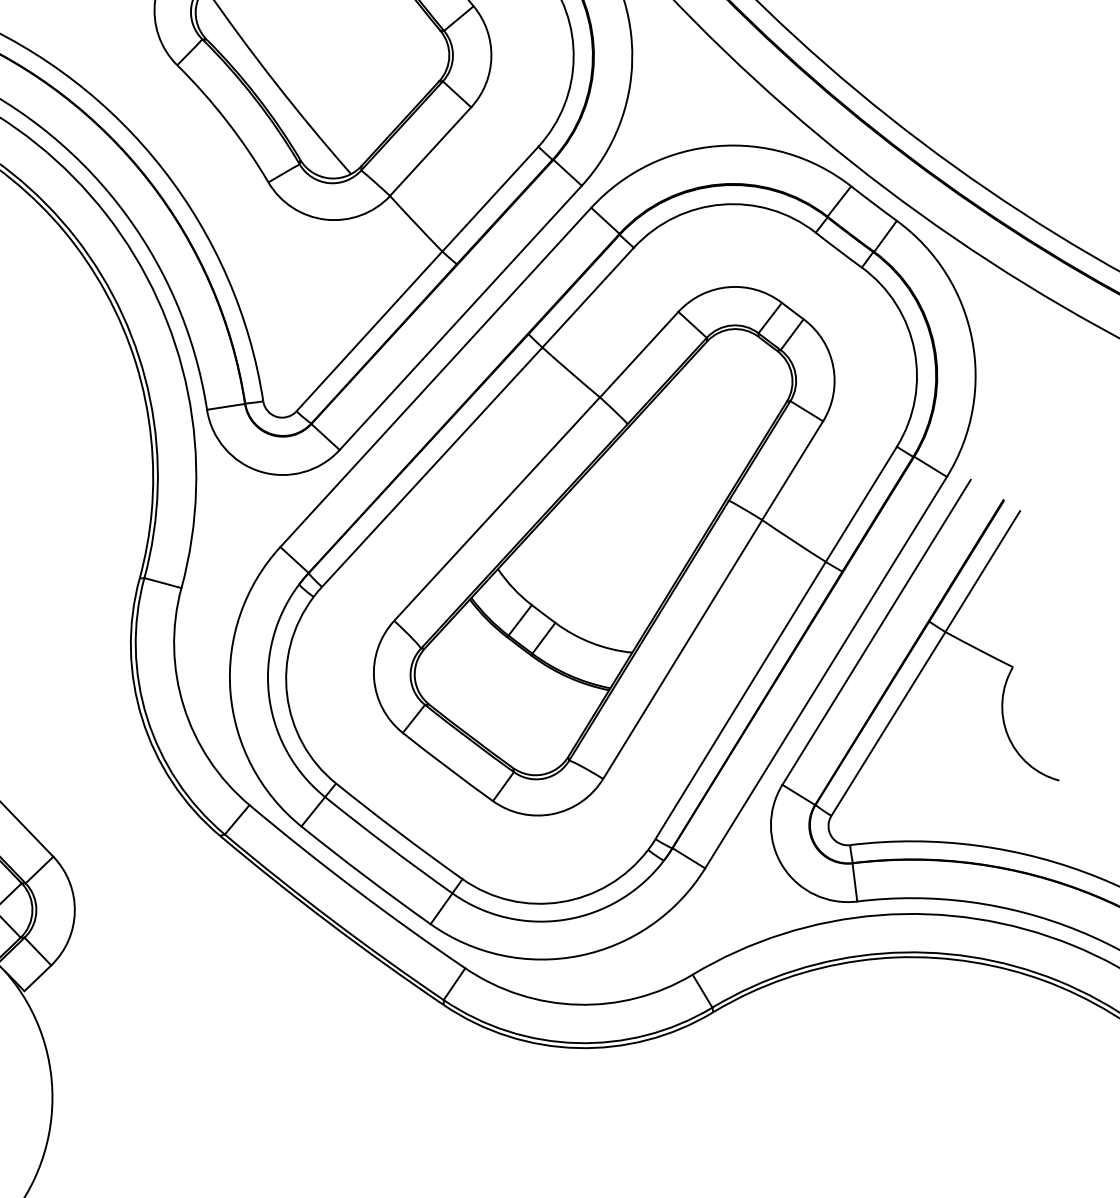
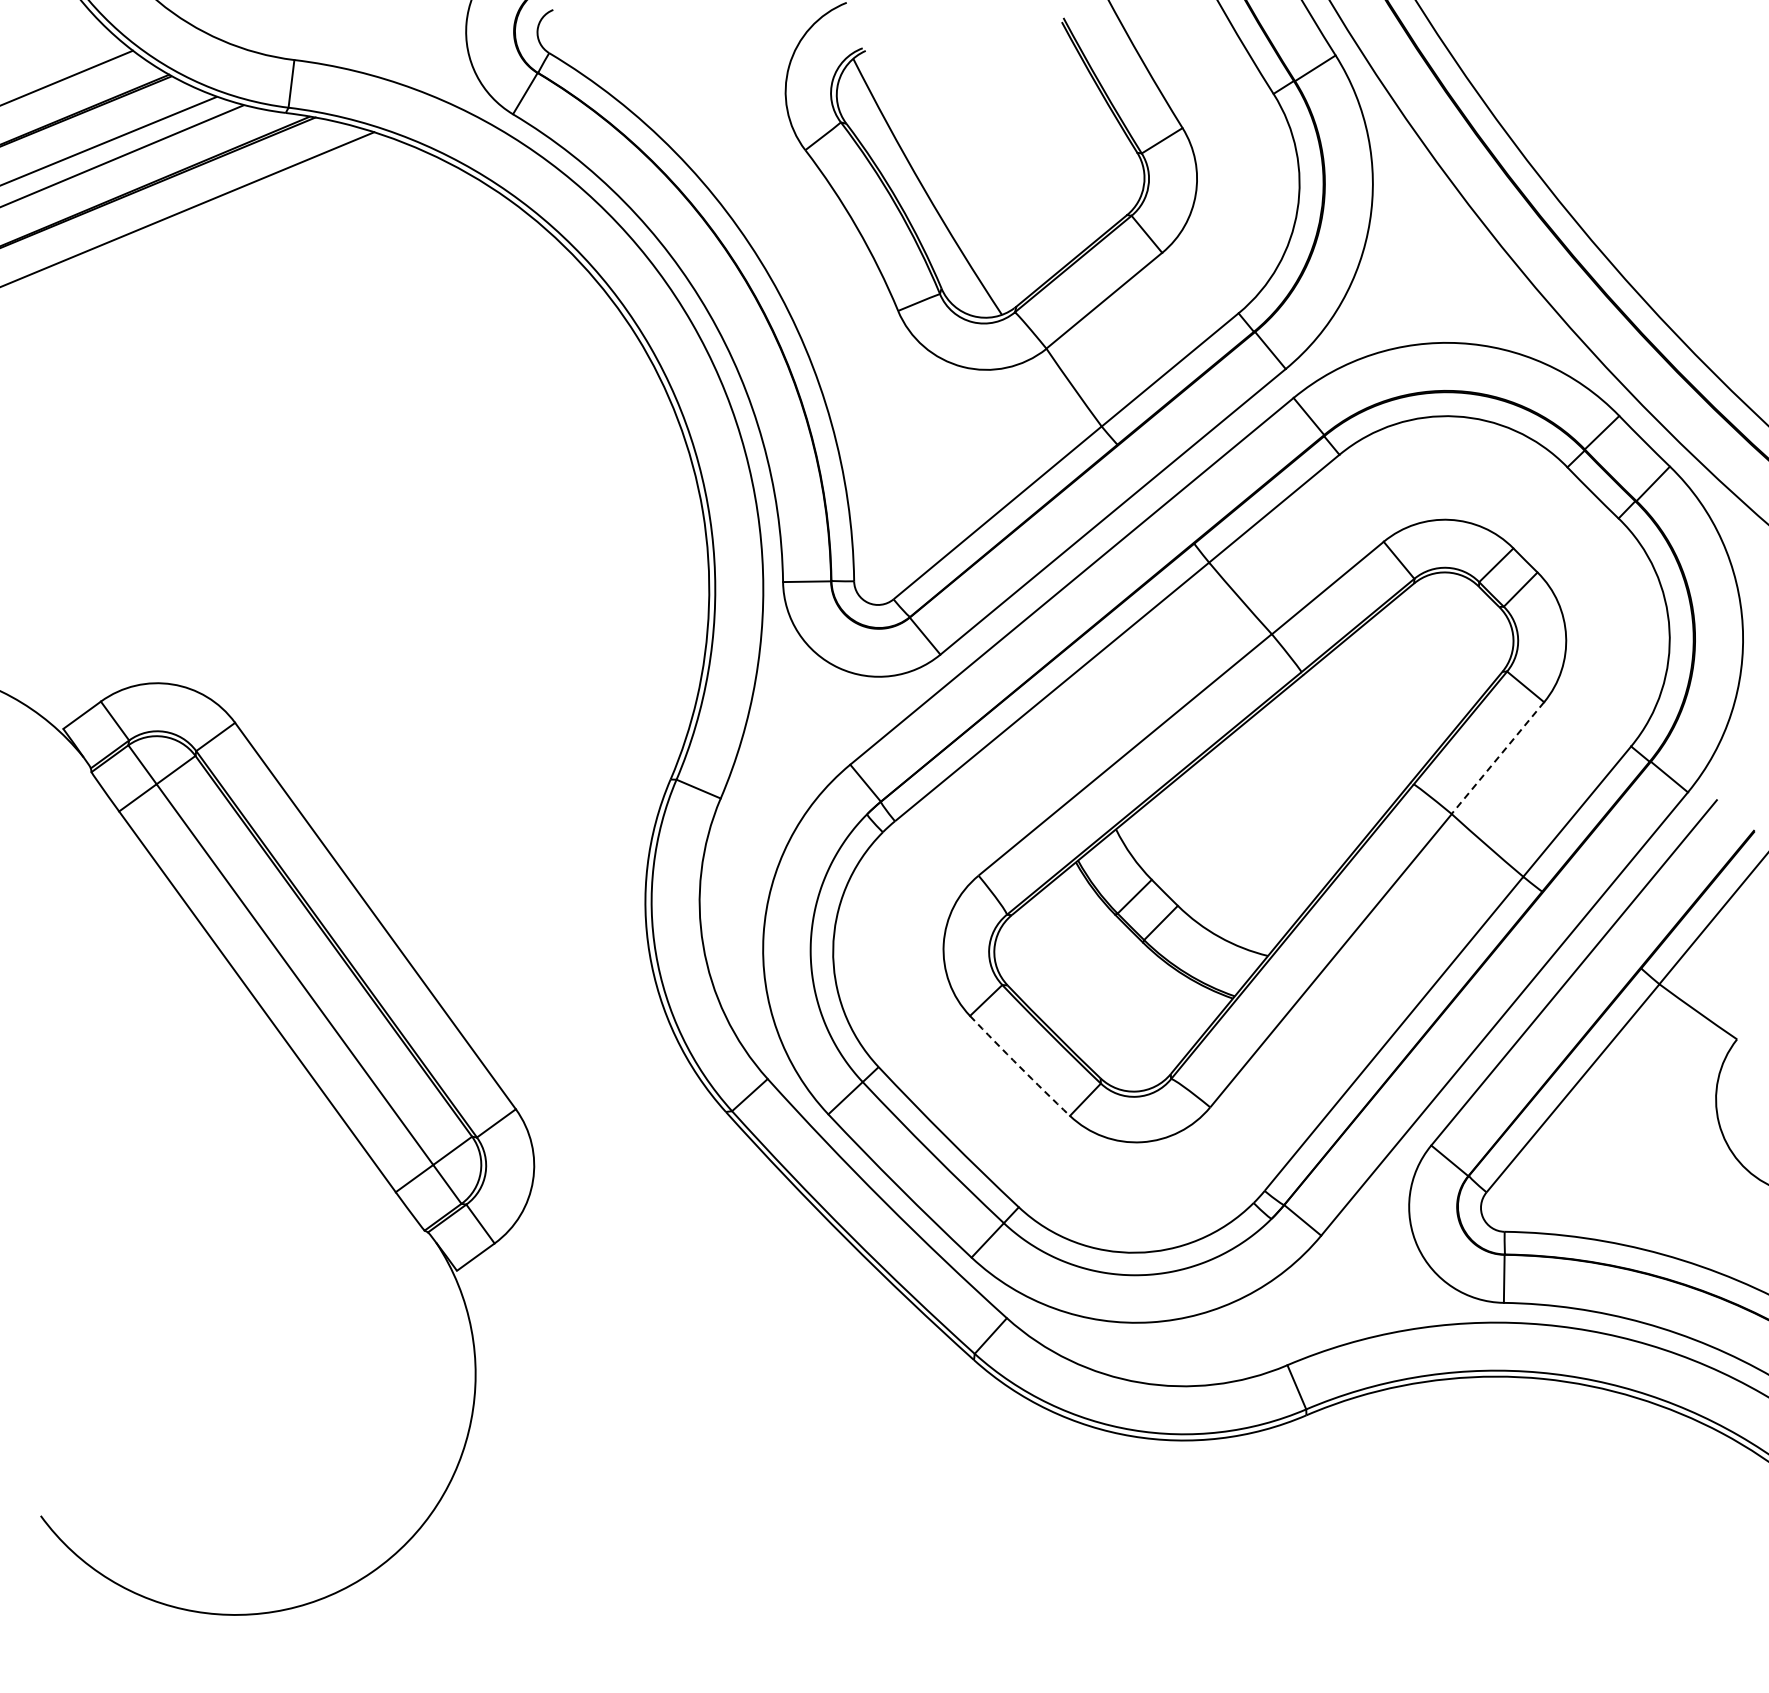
line: (792, 471) -> (1497, 758), solid -> dashed
arc: (447, 767) -> (1019, 1066), solid -> dashed

